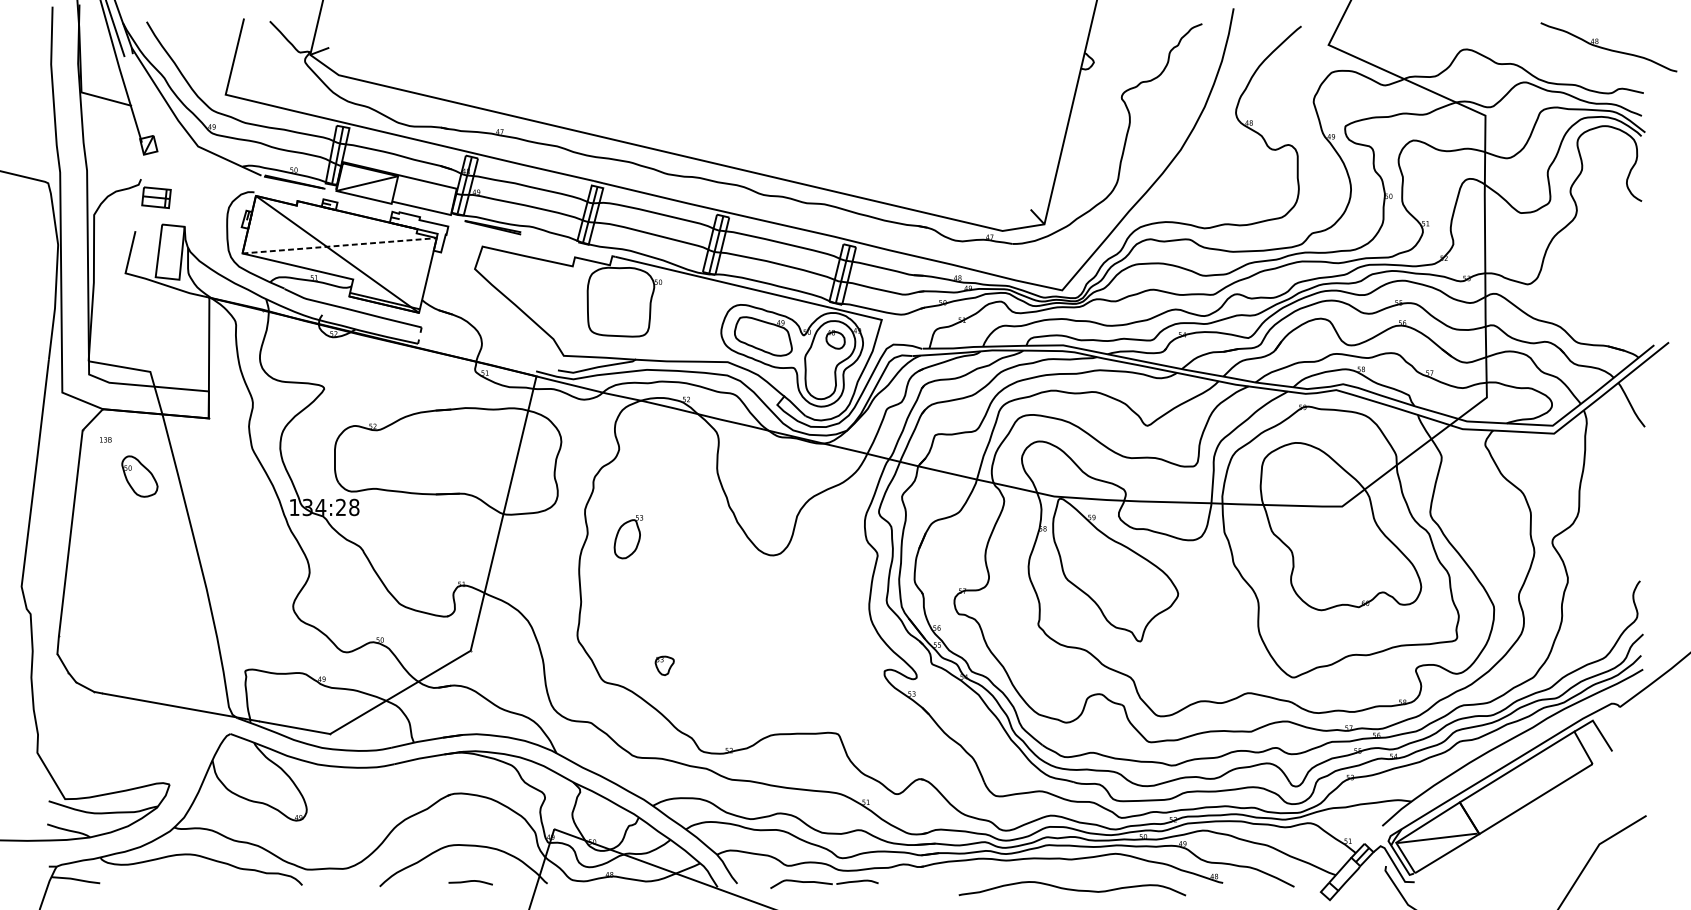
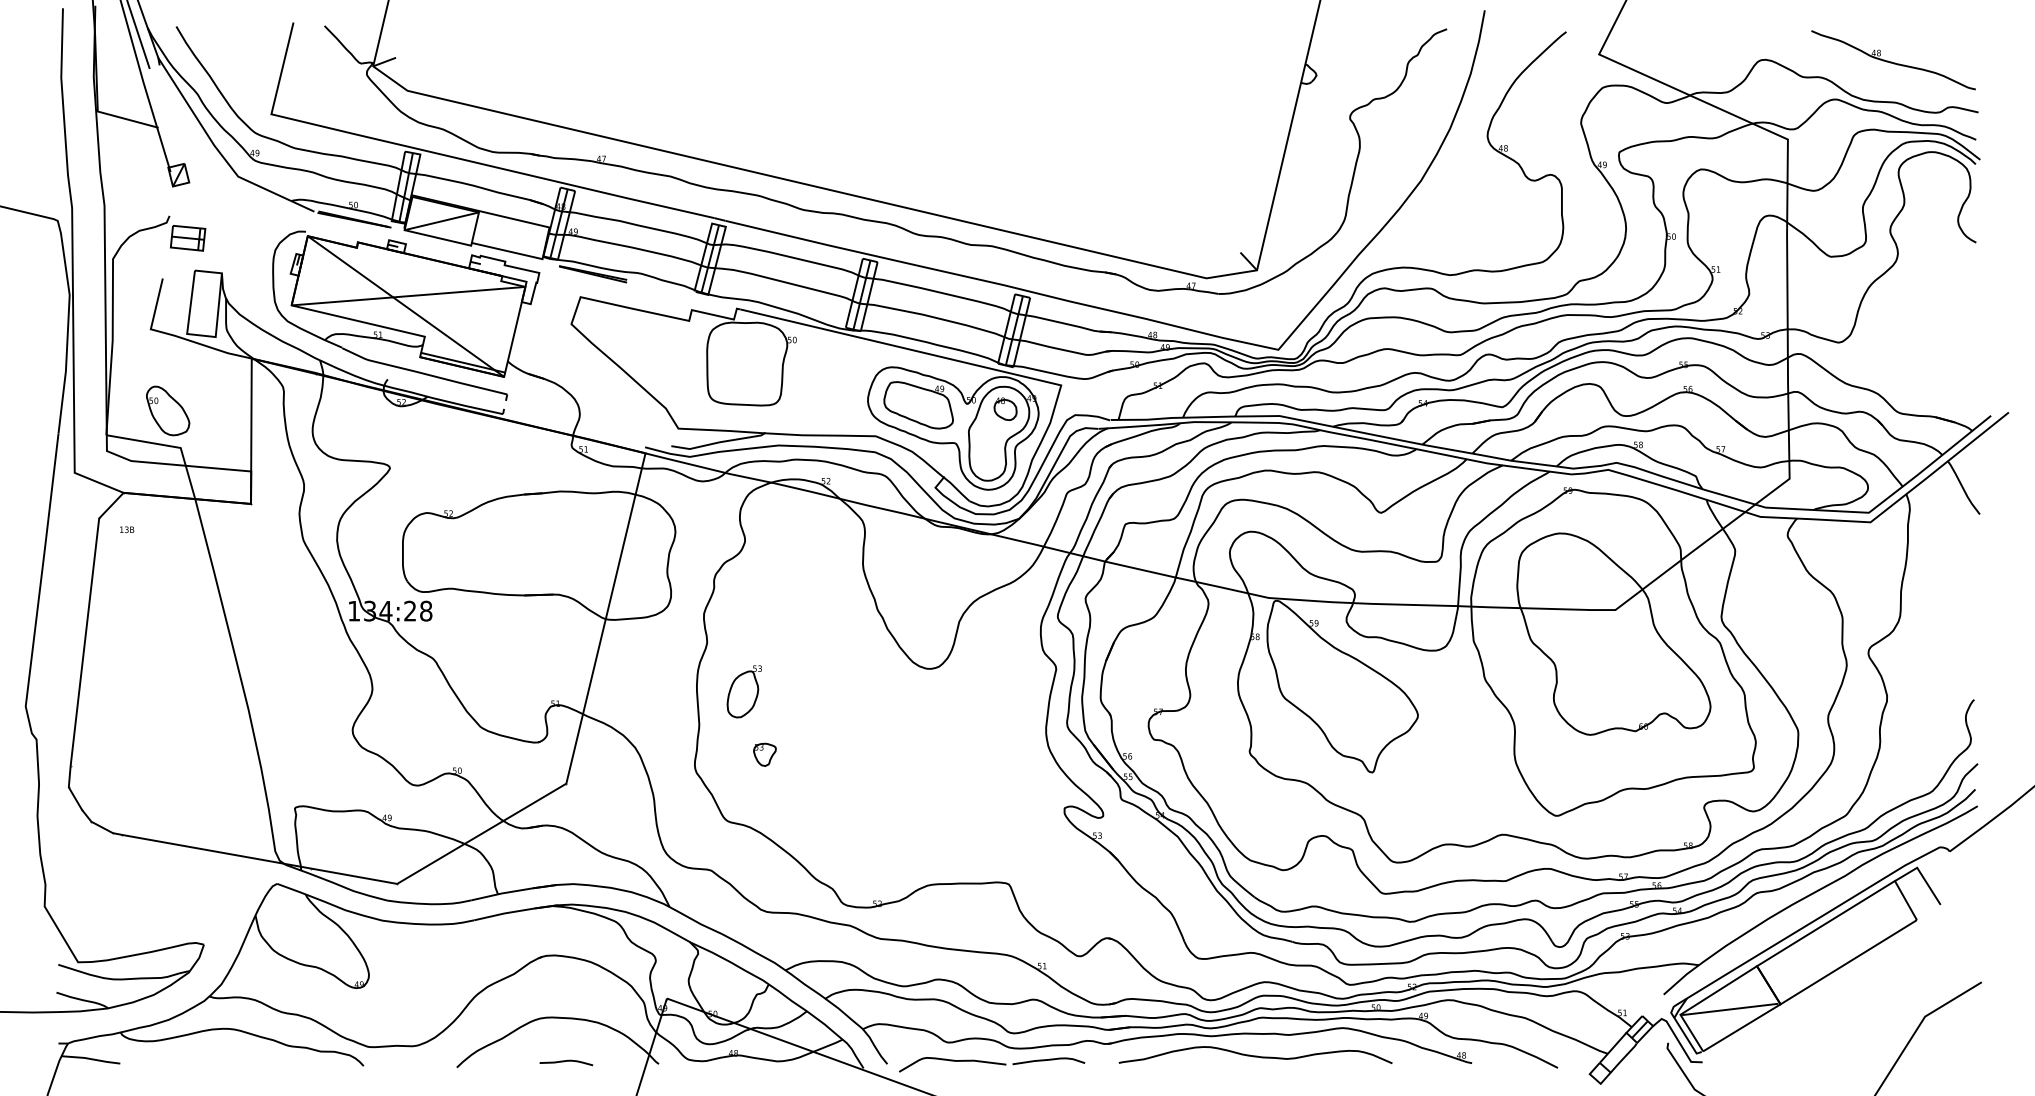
part: (1608, 47) -> (1893, 60), moved
line: (340, 246) -> (409, 296), dashed -> solid
part: (140, 476) -> (168, 410), moved
part: (627, 536) -> (743, 691), moved
part: (664, 665) -> (764, 754), moved
part: (824, 884) -> (992, 1064), size x1.43
curve: (1072, 889) -> (1255, 1055), moved

